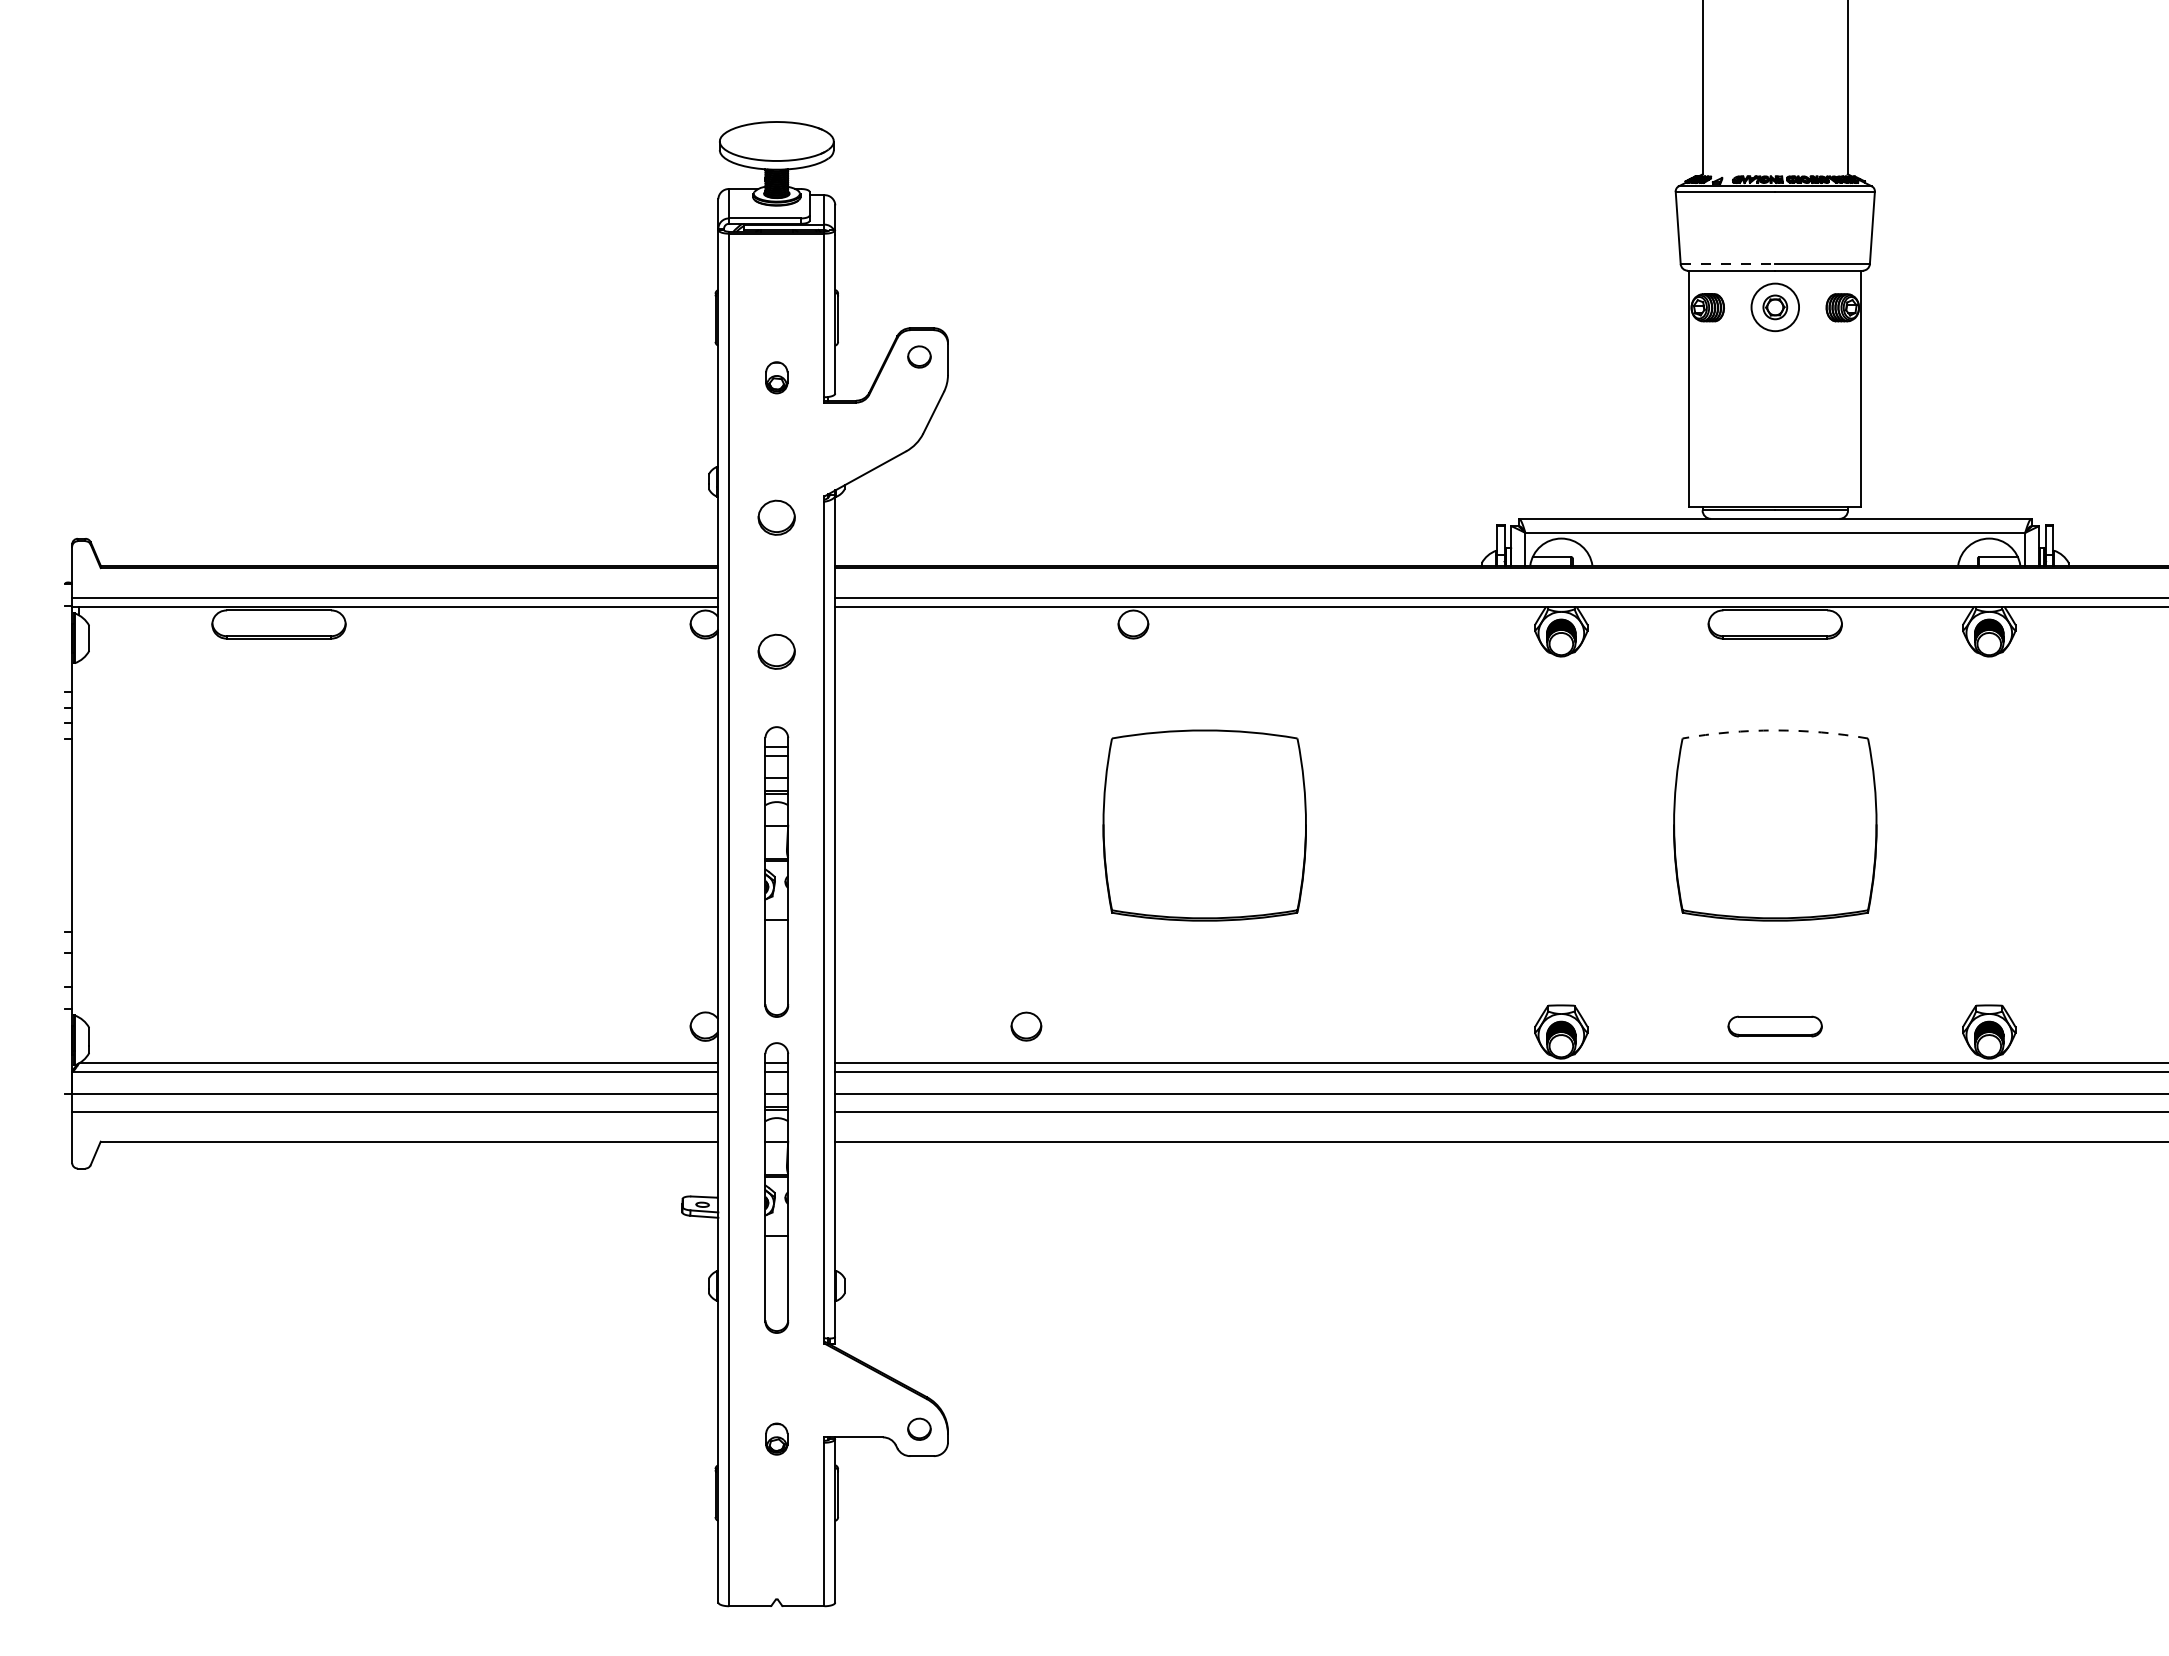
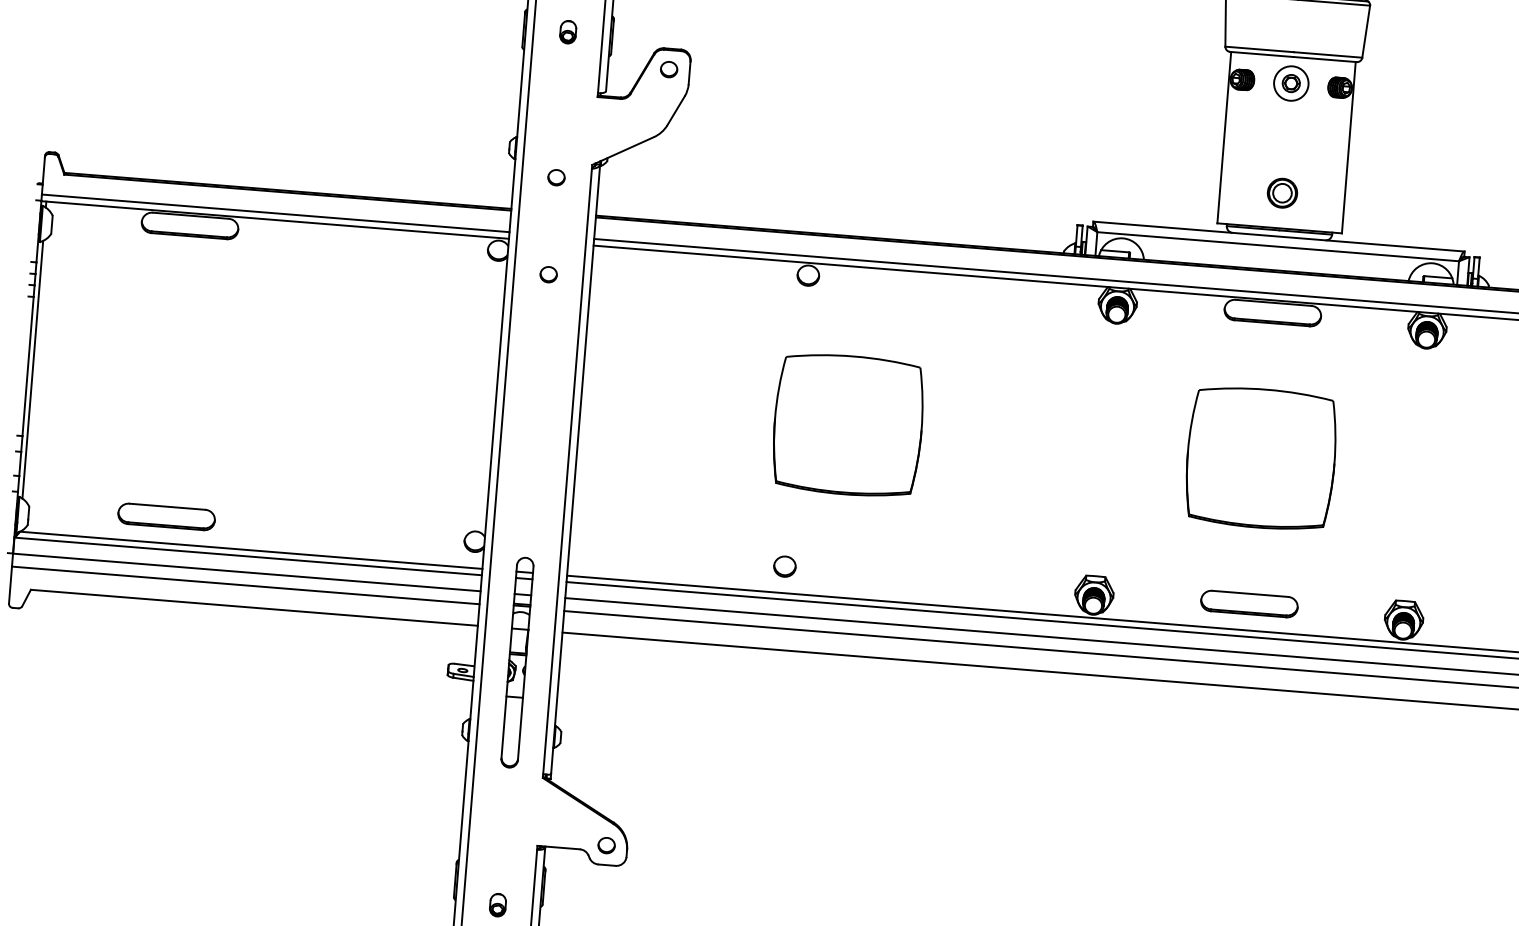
line: (1728, 264) -> (1259, 49), dashed -> solid
part: (776, 377) -> (567, 31), moved
part: (1775, 458) -> (1282, 192), added
part: (776, 517) -> (556, 177), size x0.62
part: (776, 651) -> (548, 274), size x0.62
arc: (1775, 730) -> (1266, 389), dashed -> solid
line: (79, 839) -> (33, 369), added
part: (776, 871) -> (535, 433), removed
part: (278, 1026) -> (166, 516), added
part: (1026, 1026) -> (784, 566), moved
part: (1774, 1026) -> (1248, 603), size x1.43
part: (776, 1438) -> (497, 904), moved

